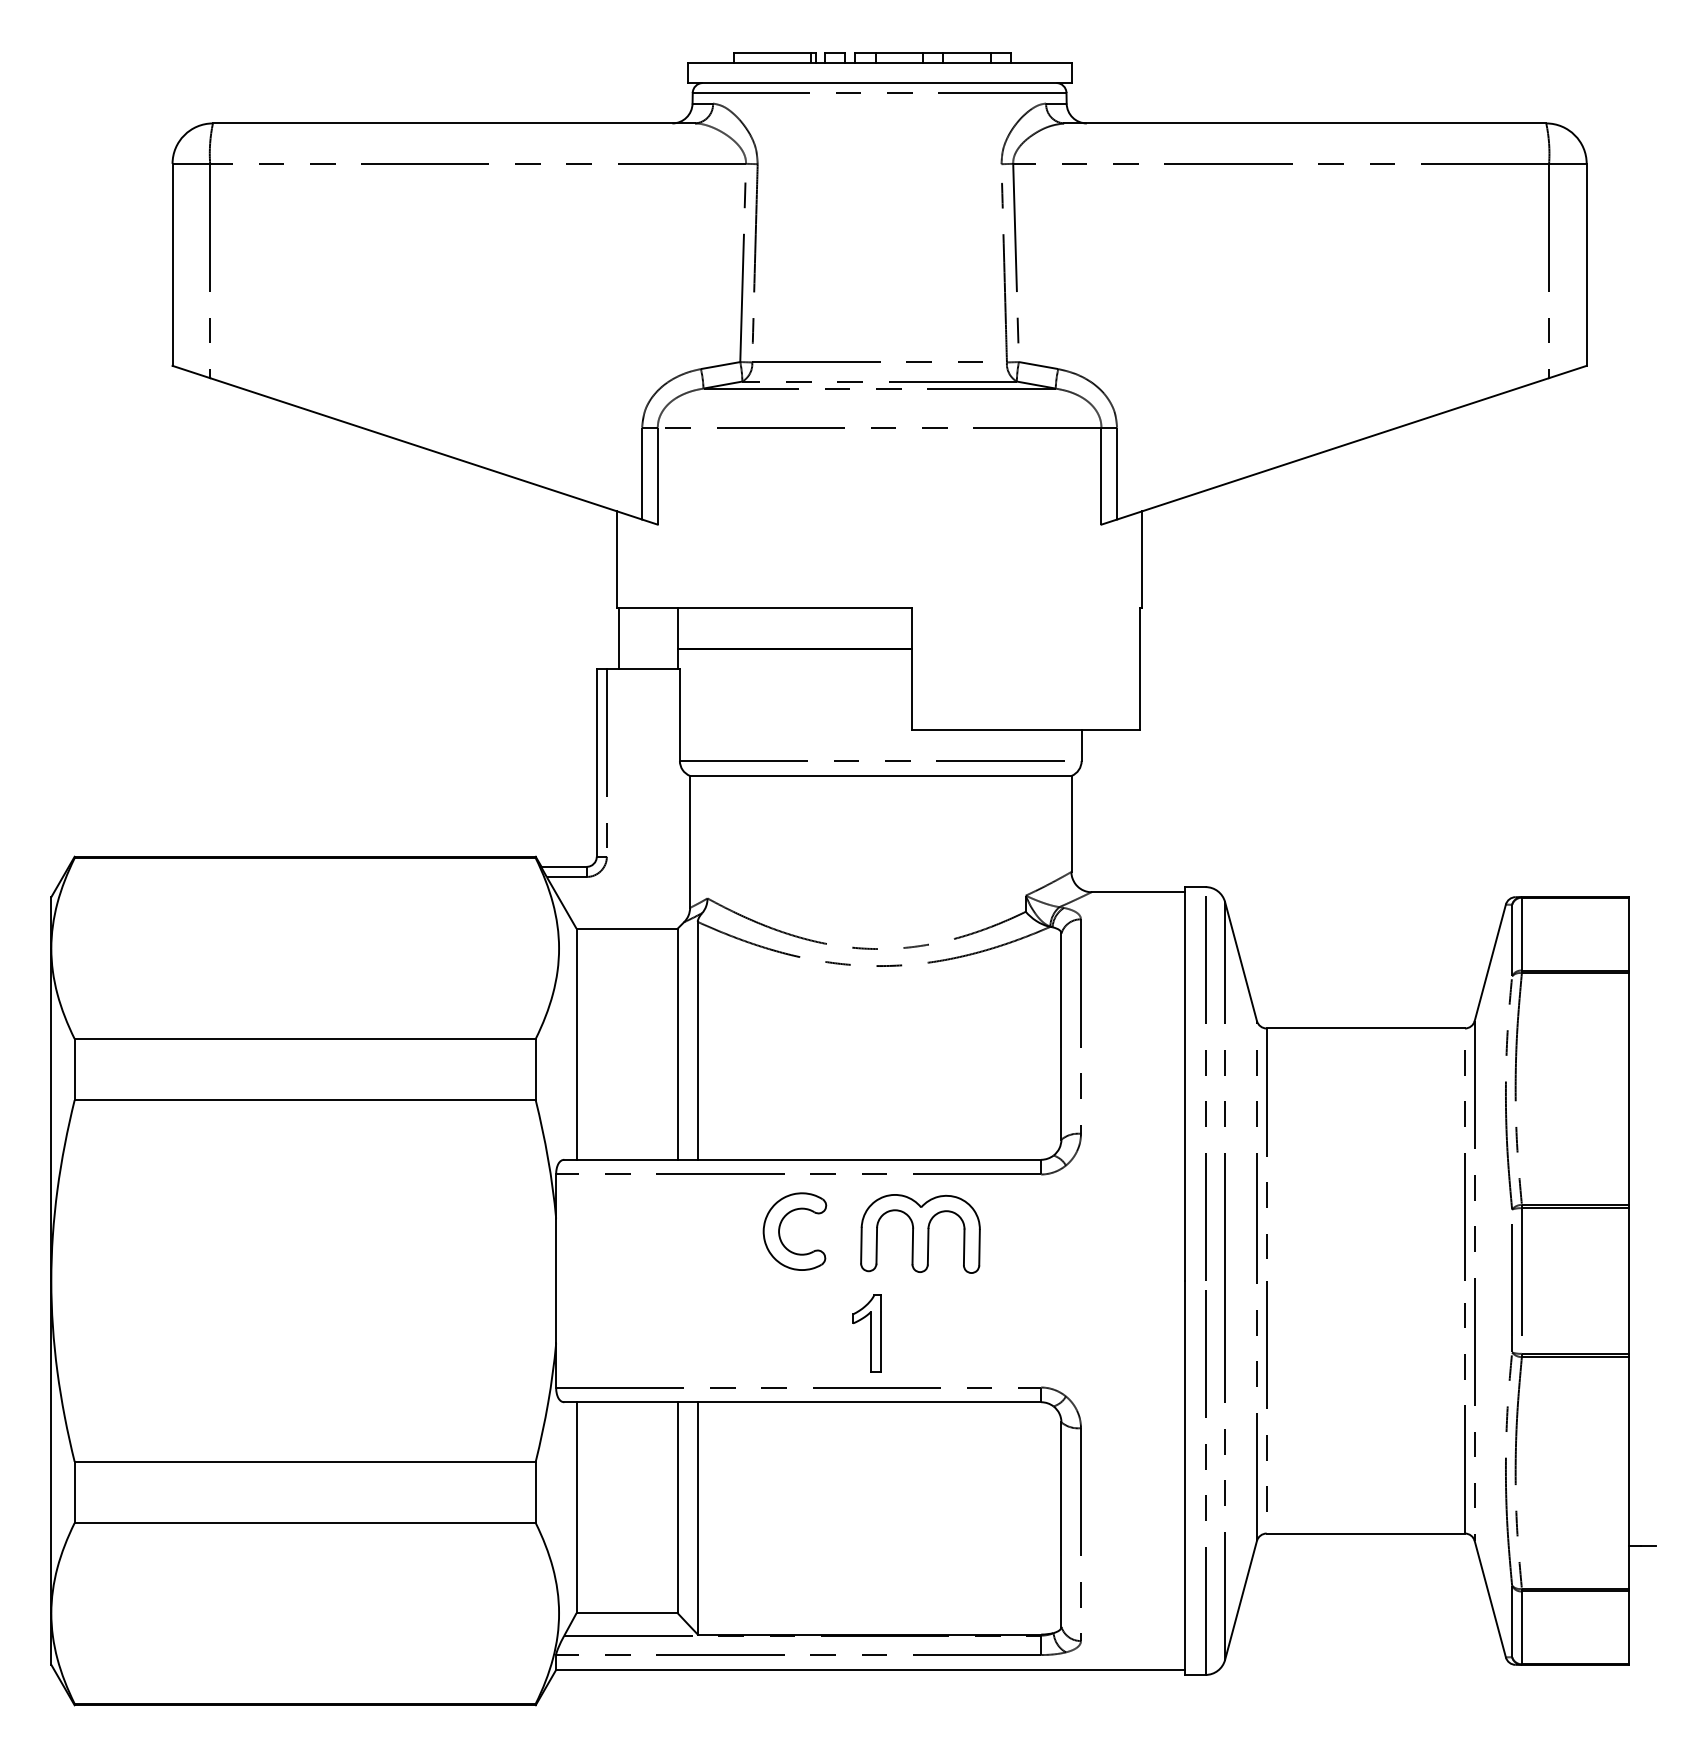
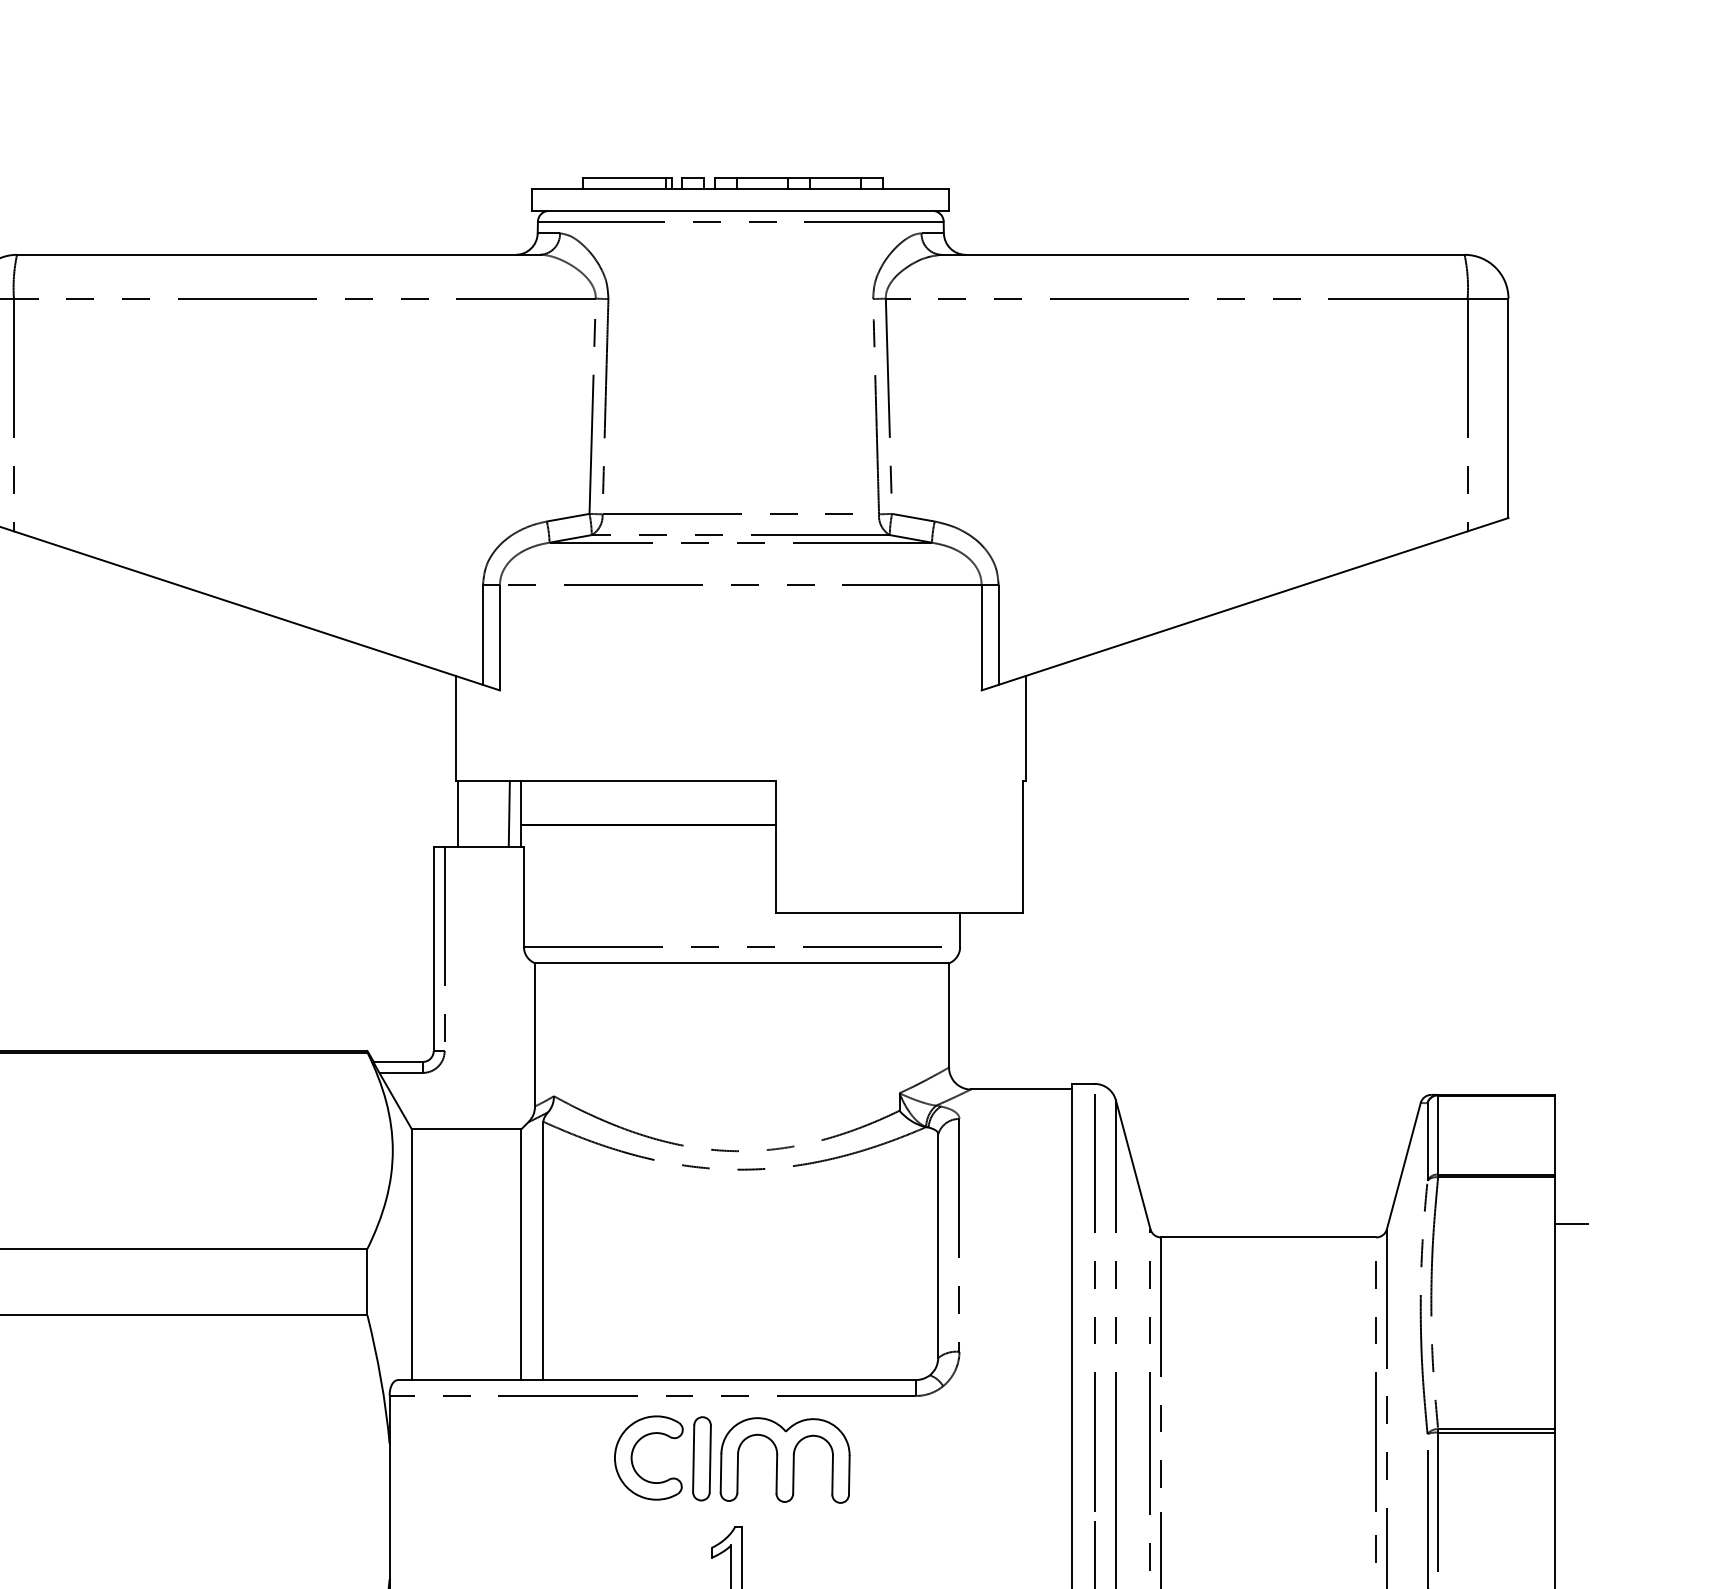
line: (665, 638) -> (508, 814), added
line: (1644, 1015) -> (1571, 1223), added
part: (843, 1232) -> (701, 1458), added

